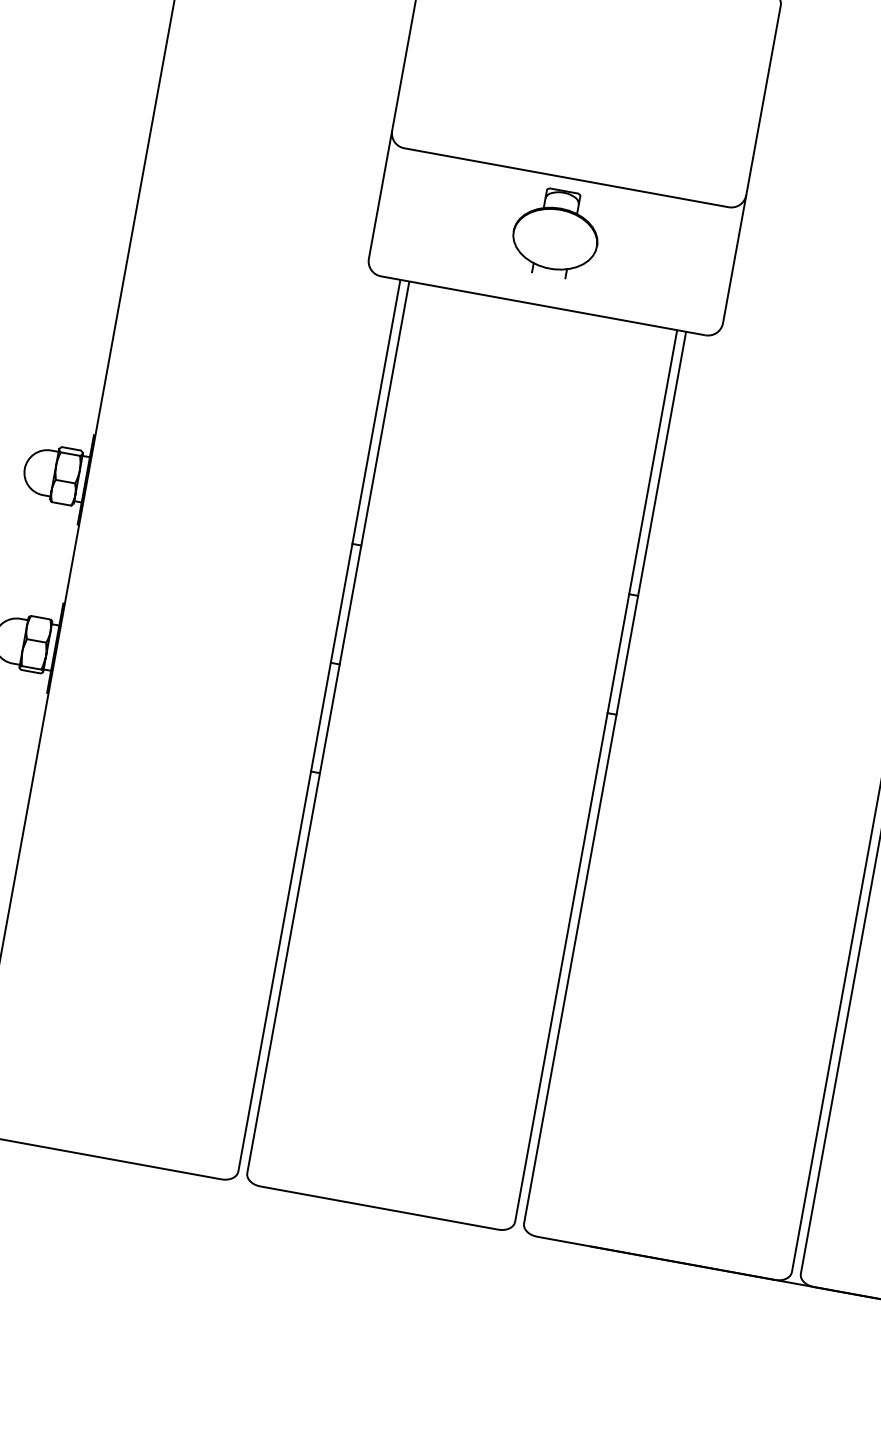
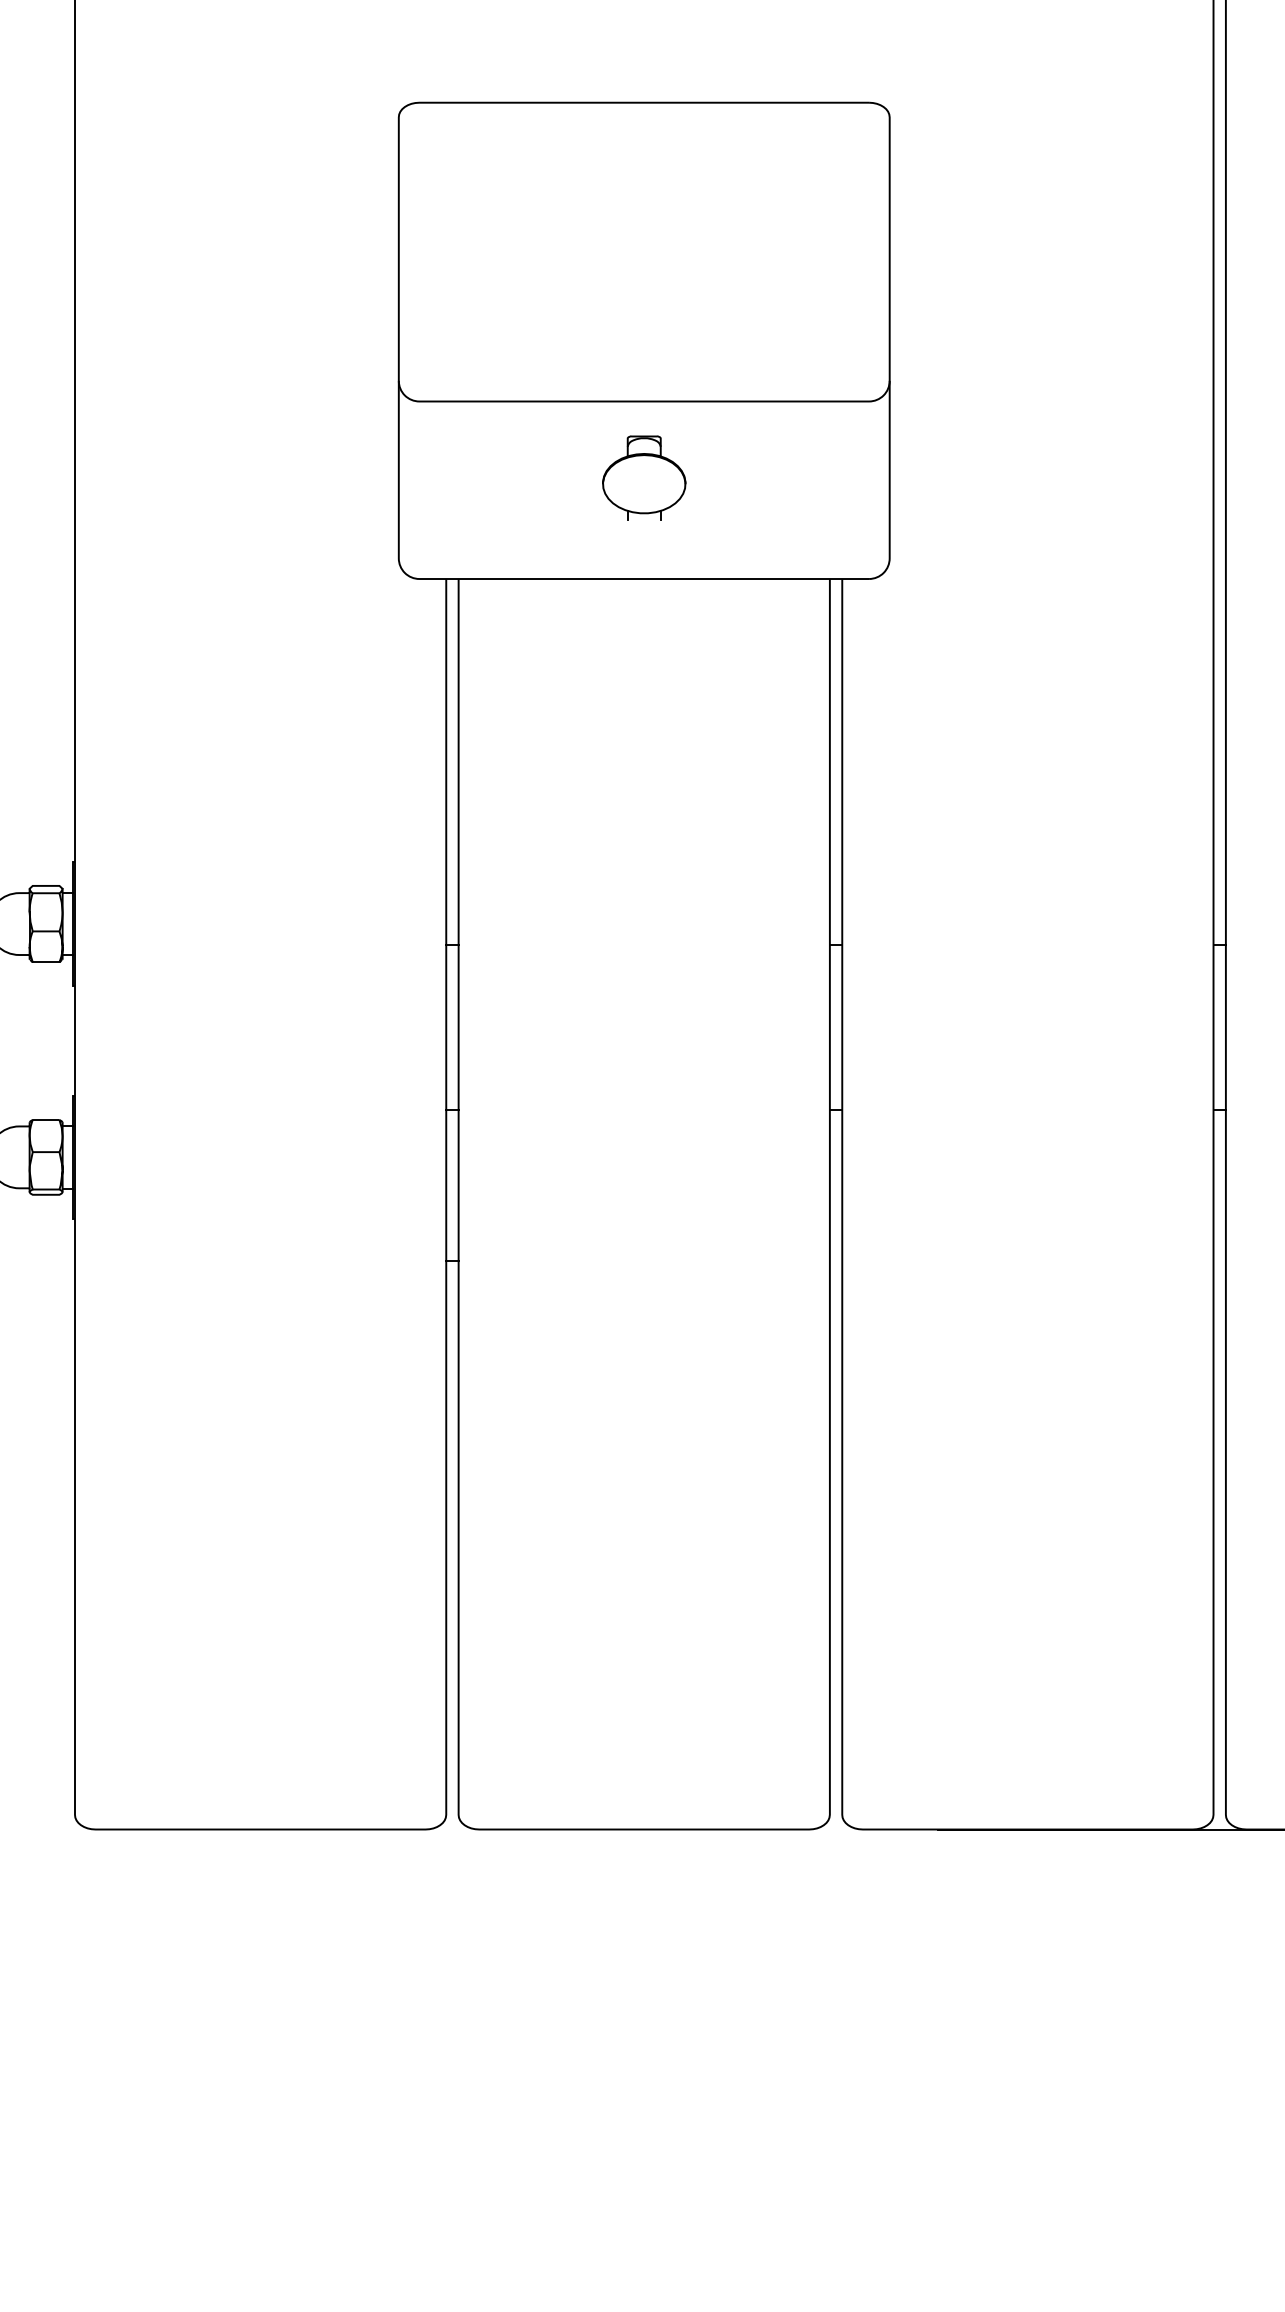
part: (556, 232) -> (644, 477), size x0.71

